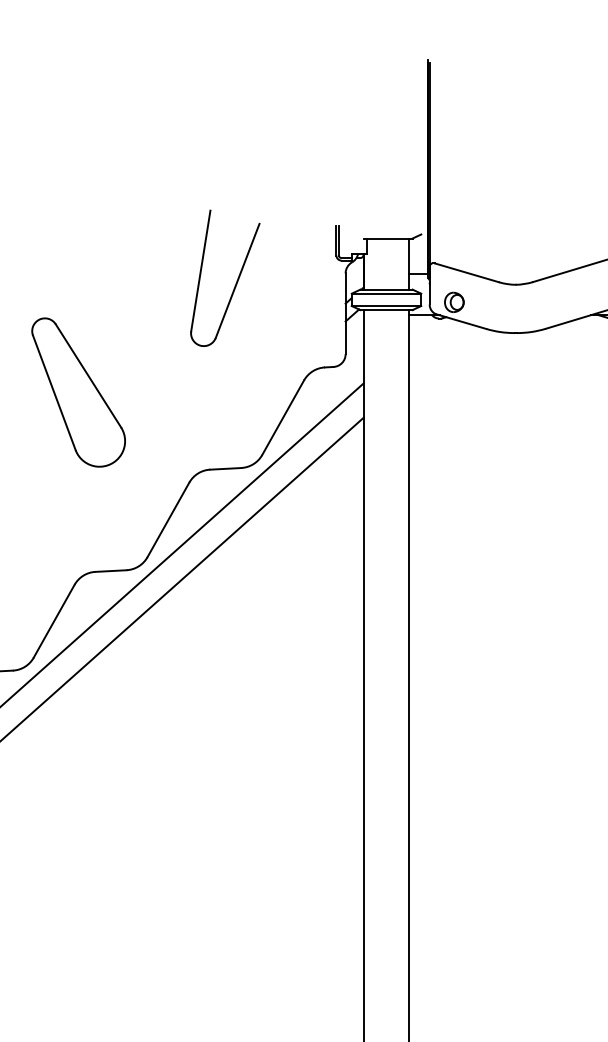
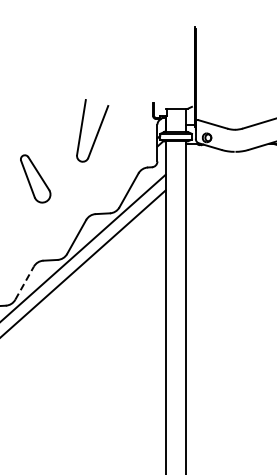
part: (225, 277) -> (92, 130), moved
part: (78, 391) -> (35, 178), size x0.7
line: (53, 619) -> (24, 282), solid -> dashed

